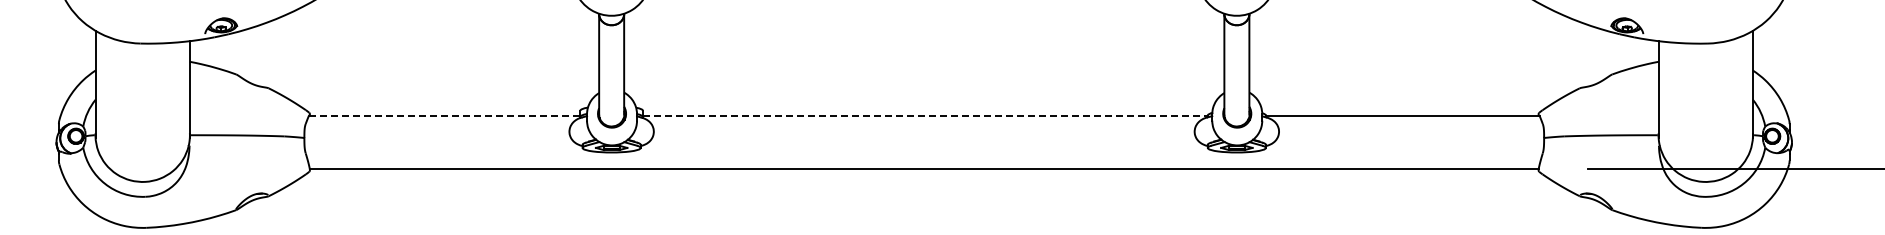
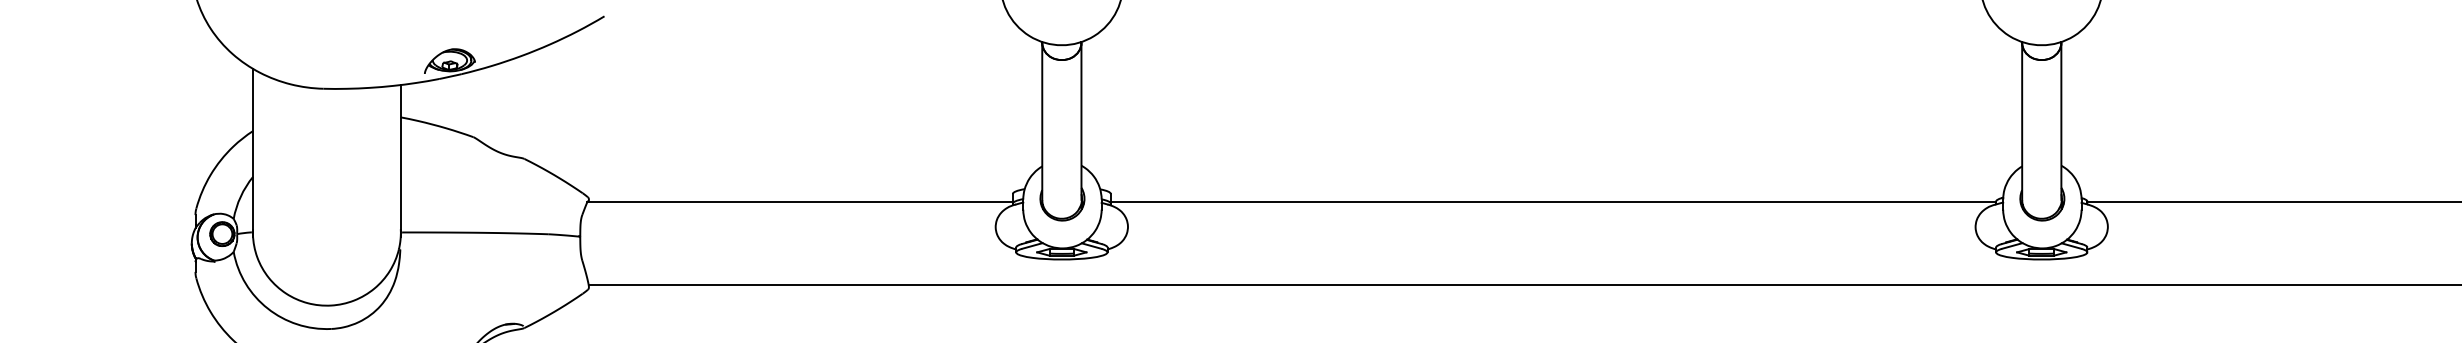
line: (444, 115) -> (799, 201), dashed -> solid
line: (925, 115) -> (1553, 201), dashed -> solid

